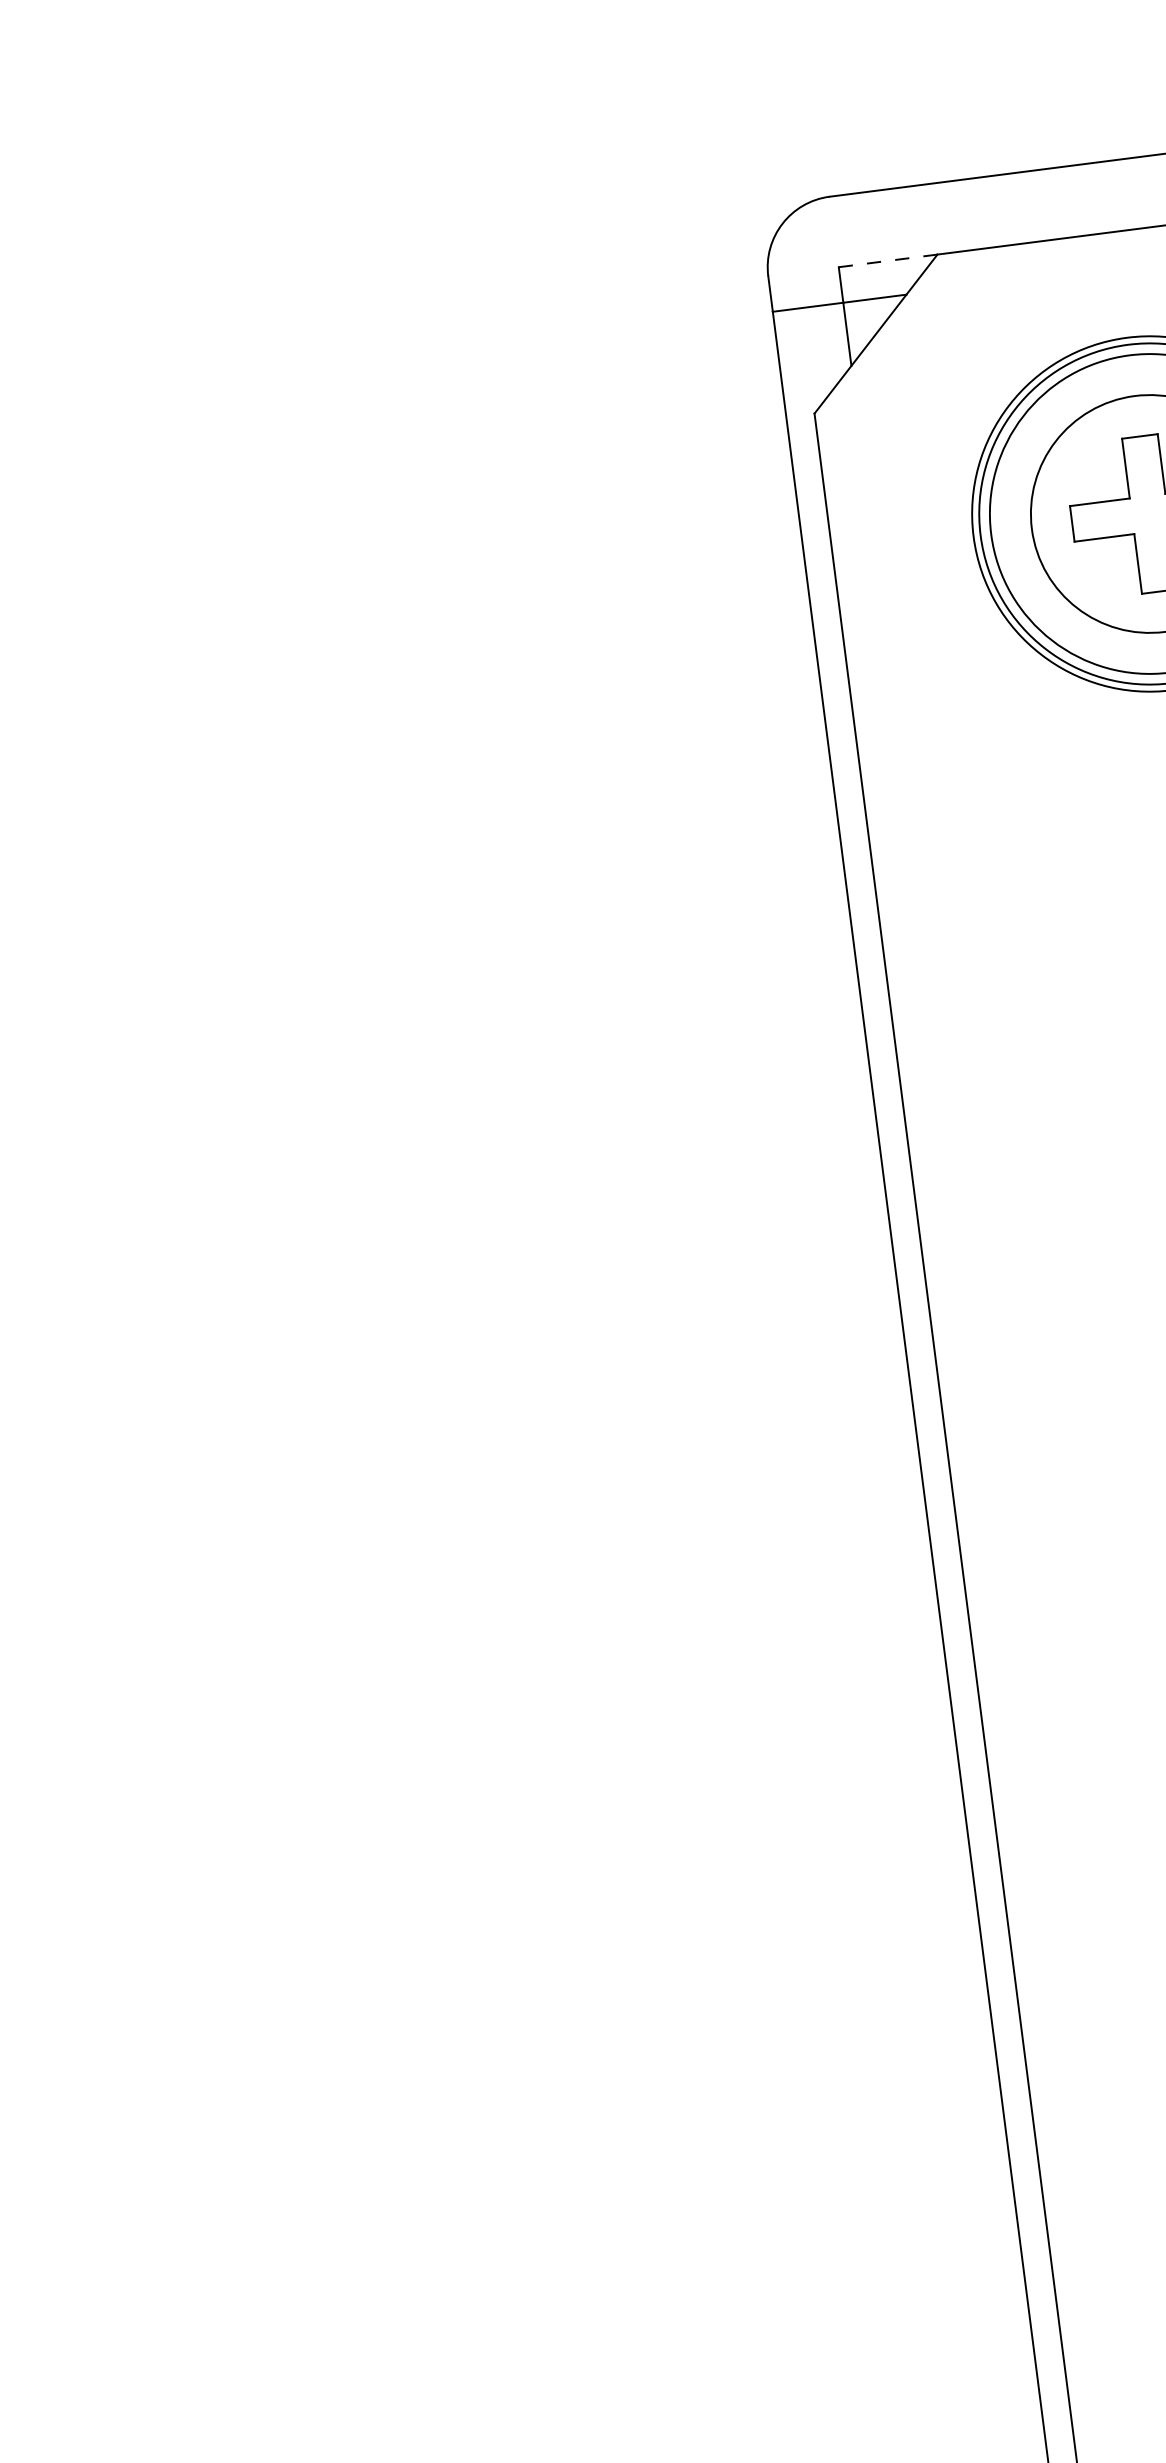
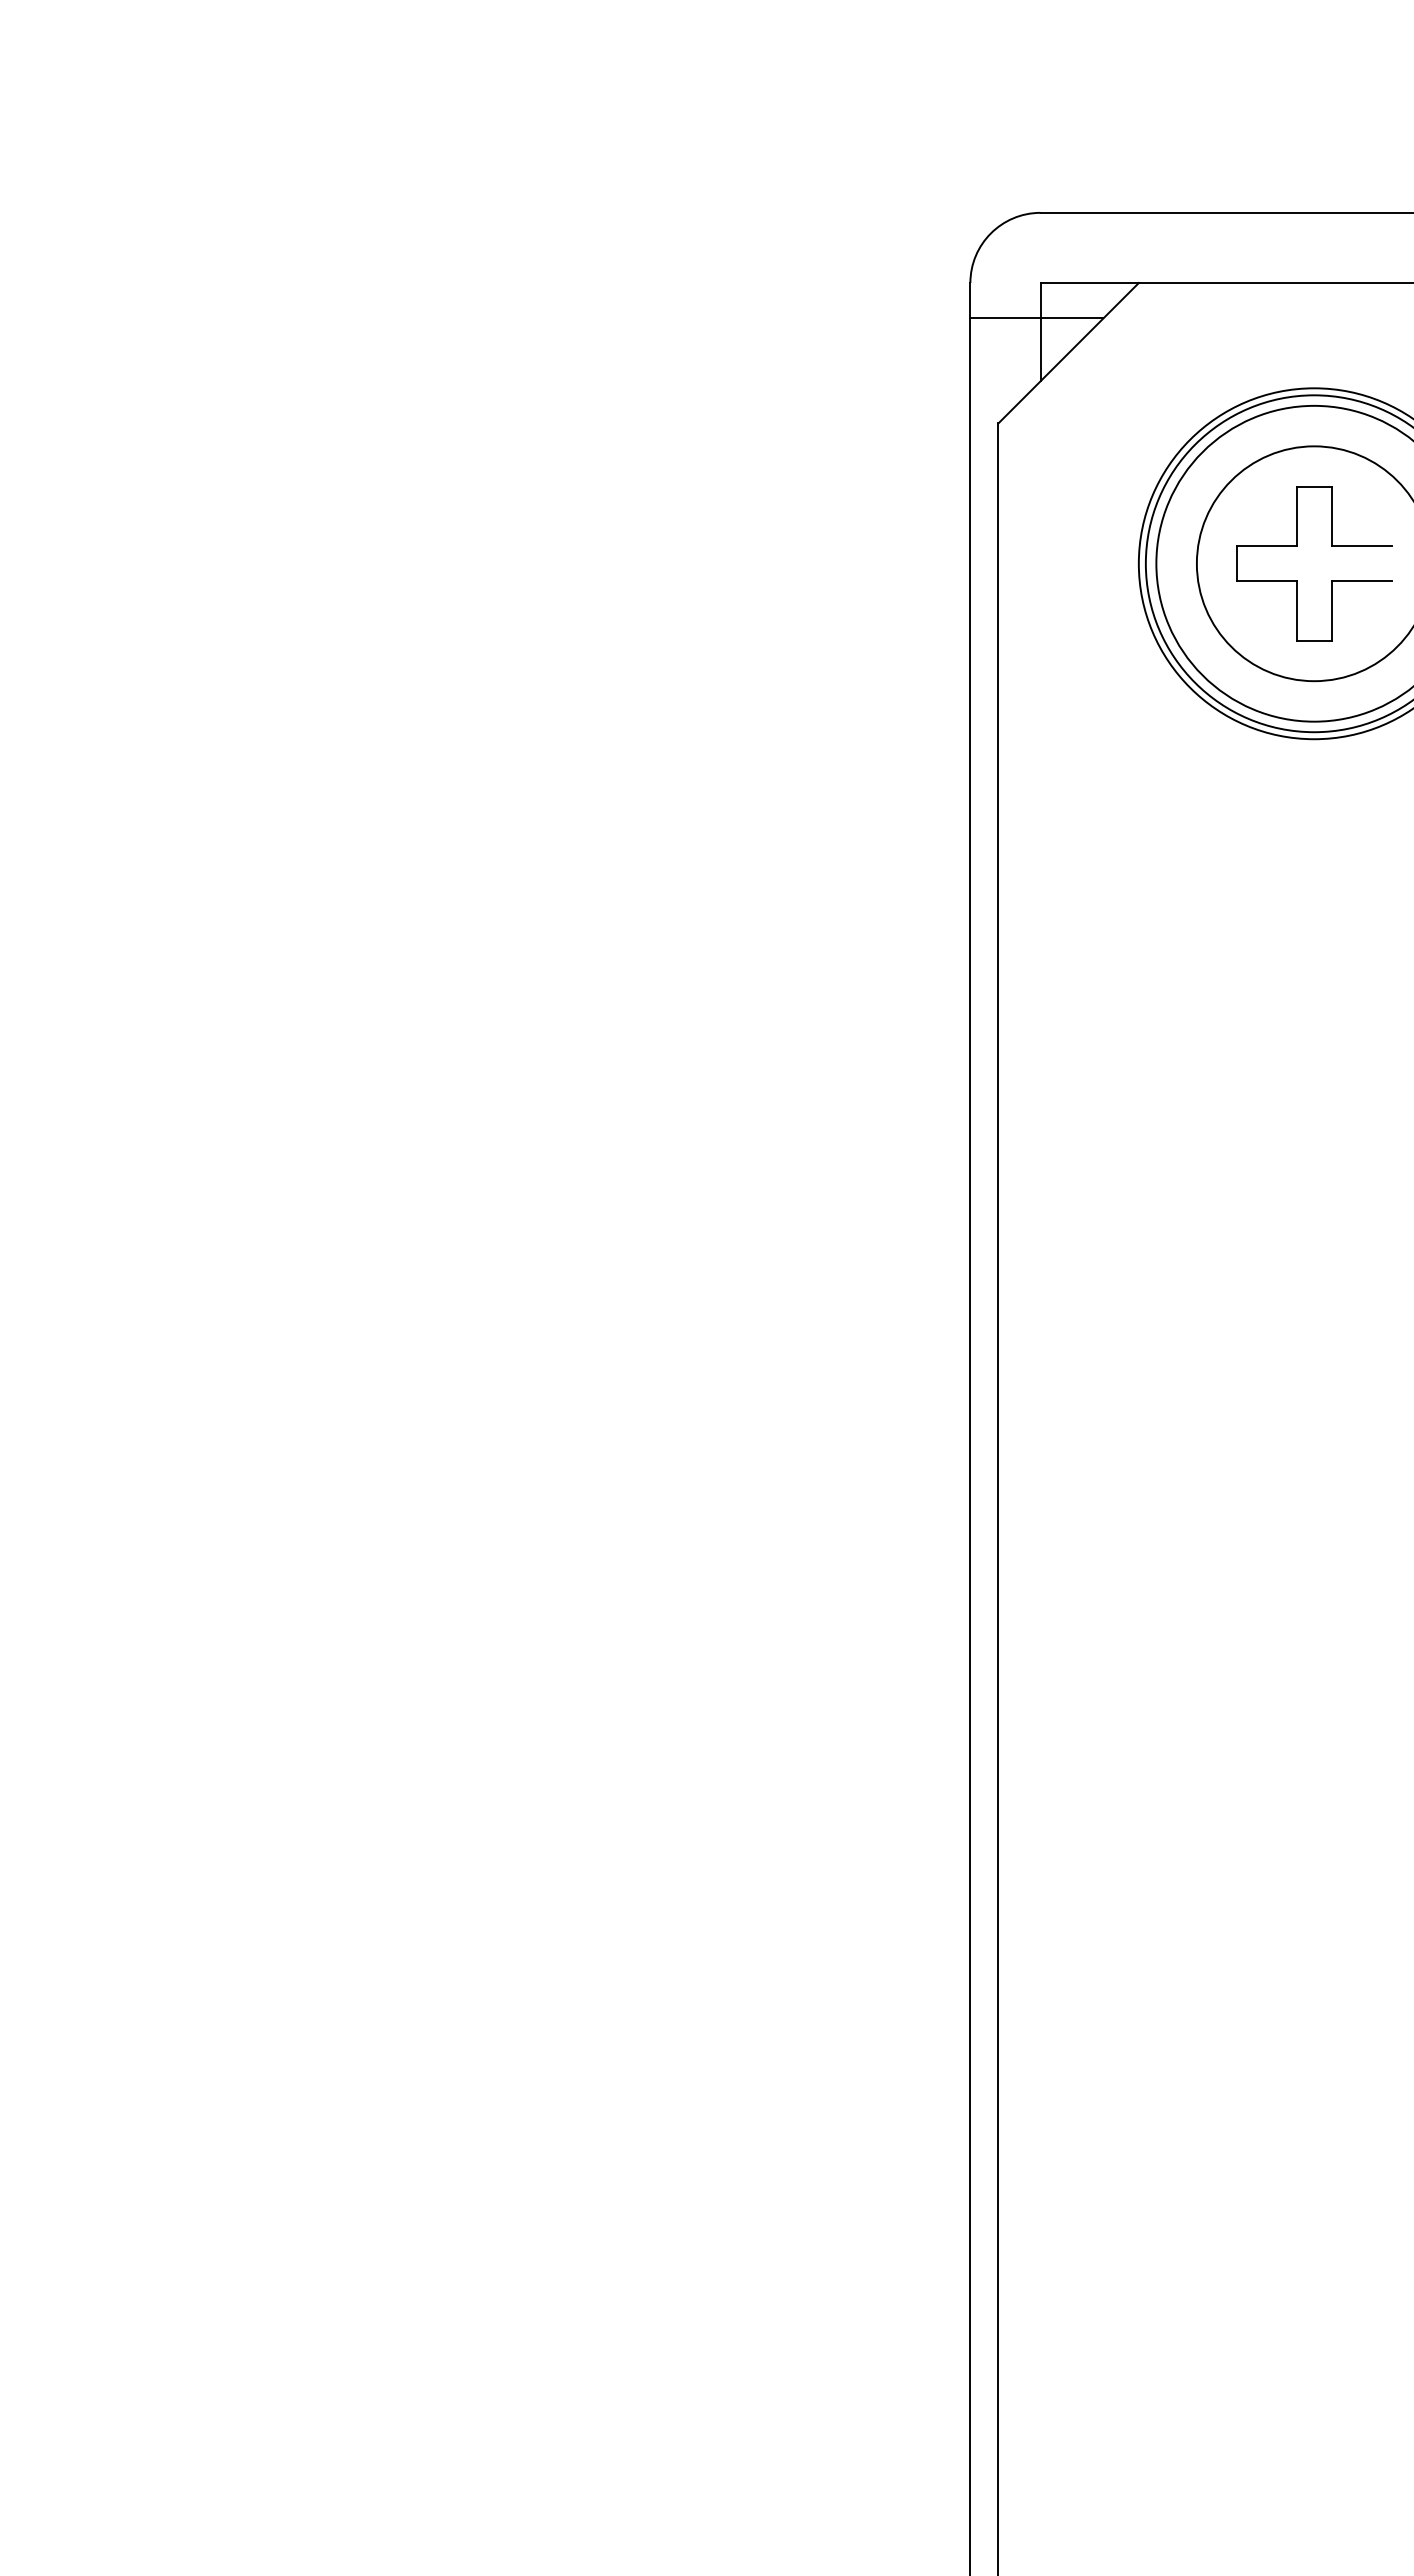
line: (887, 261) -> (1089, 283), dashed -> solid

